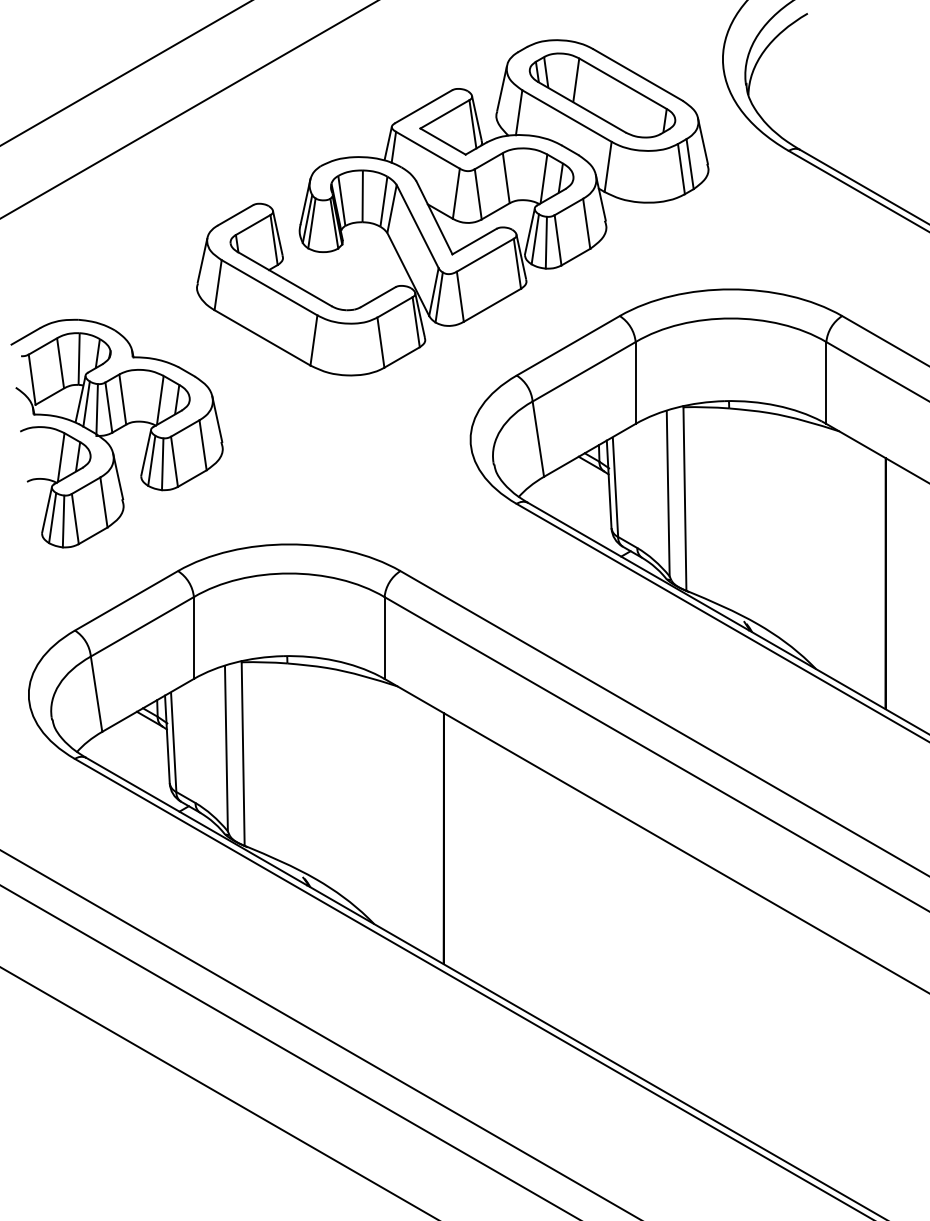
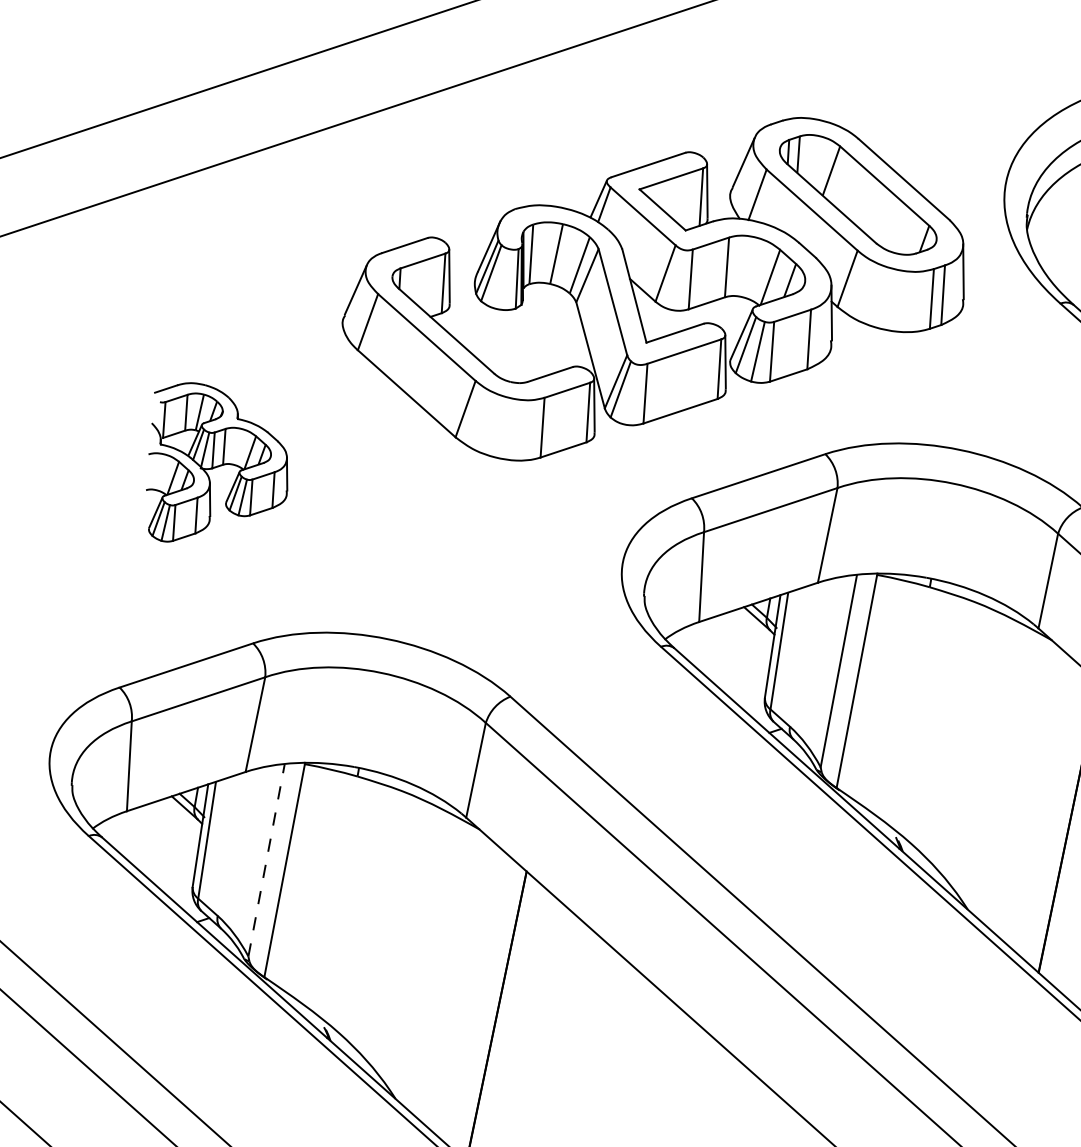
part: (116, 433) -> (214, 469), size x0.6
line: (226, 748) -> (266, 860), solid -> dashed

